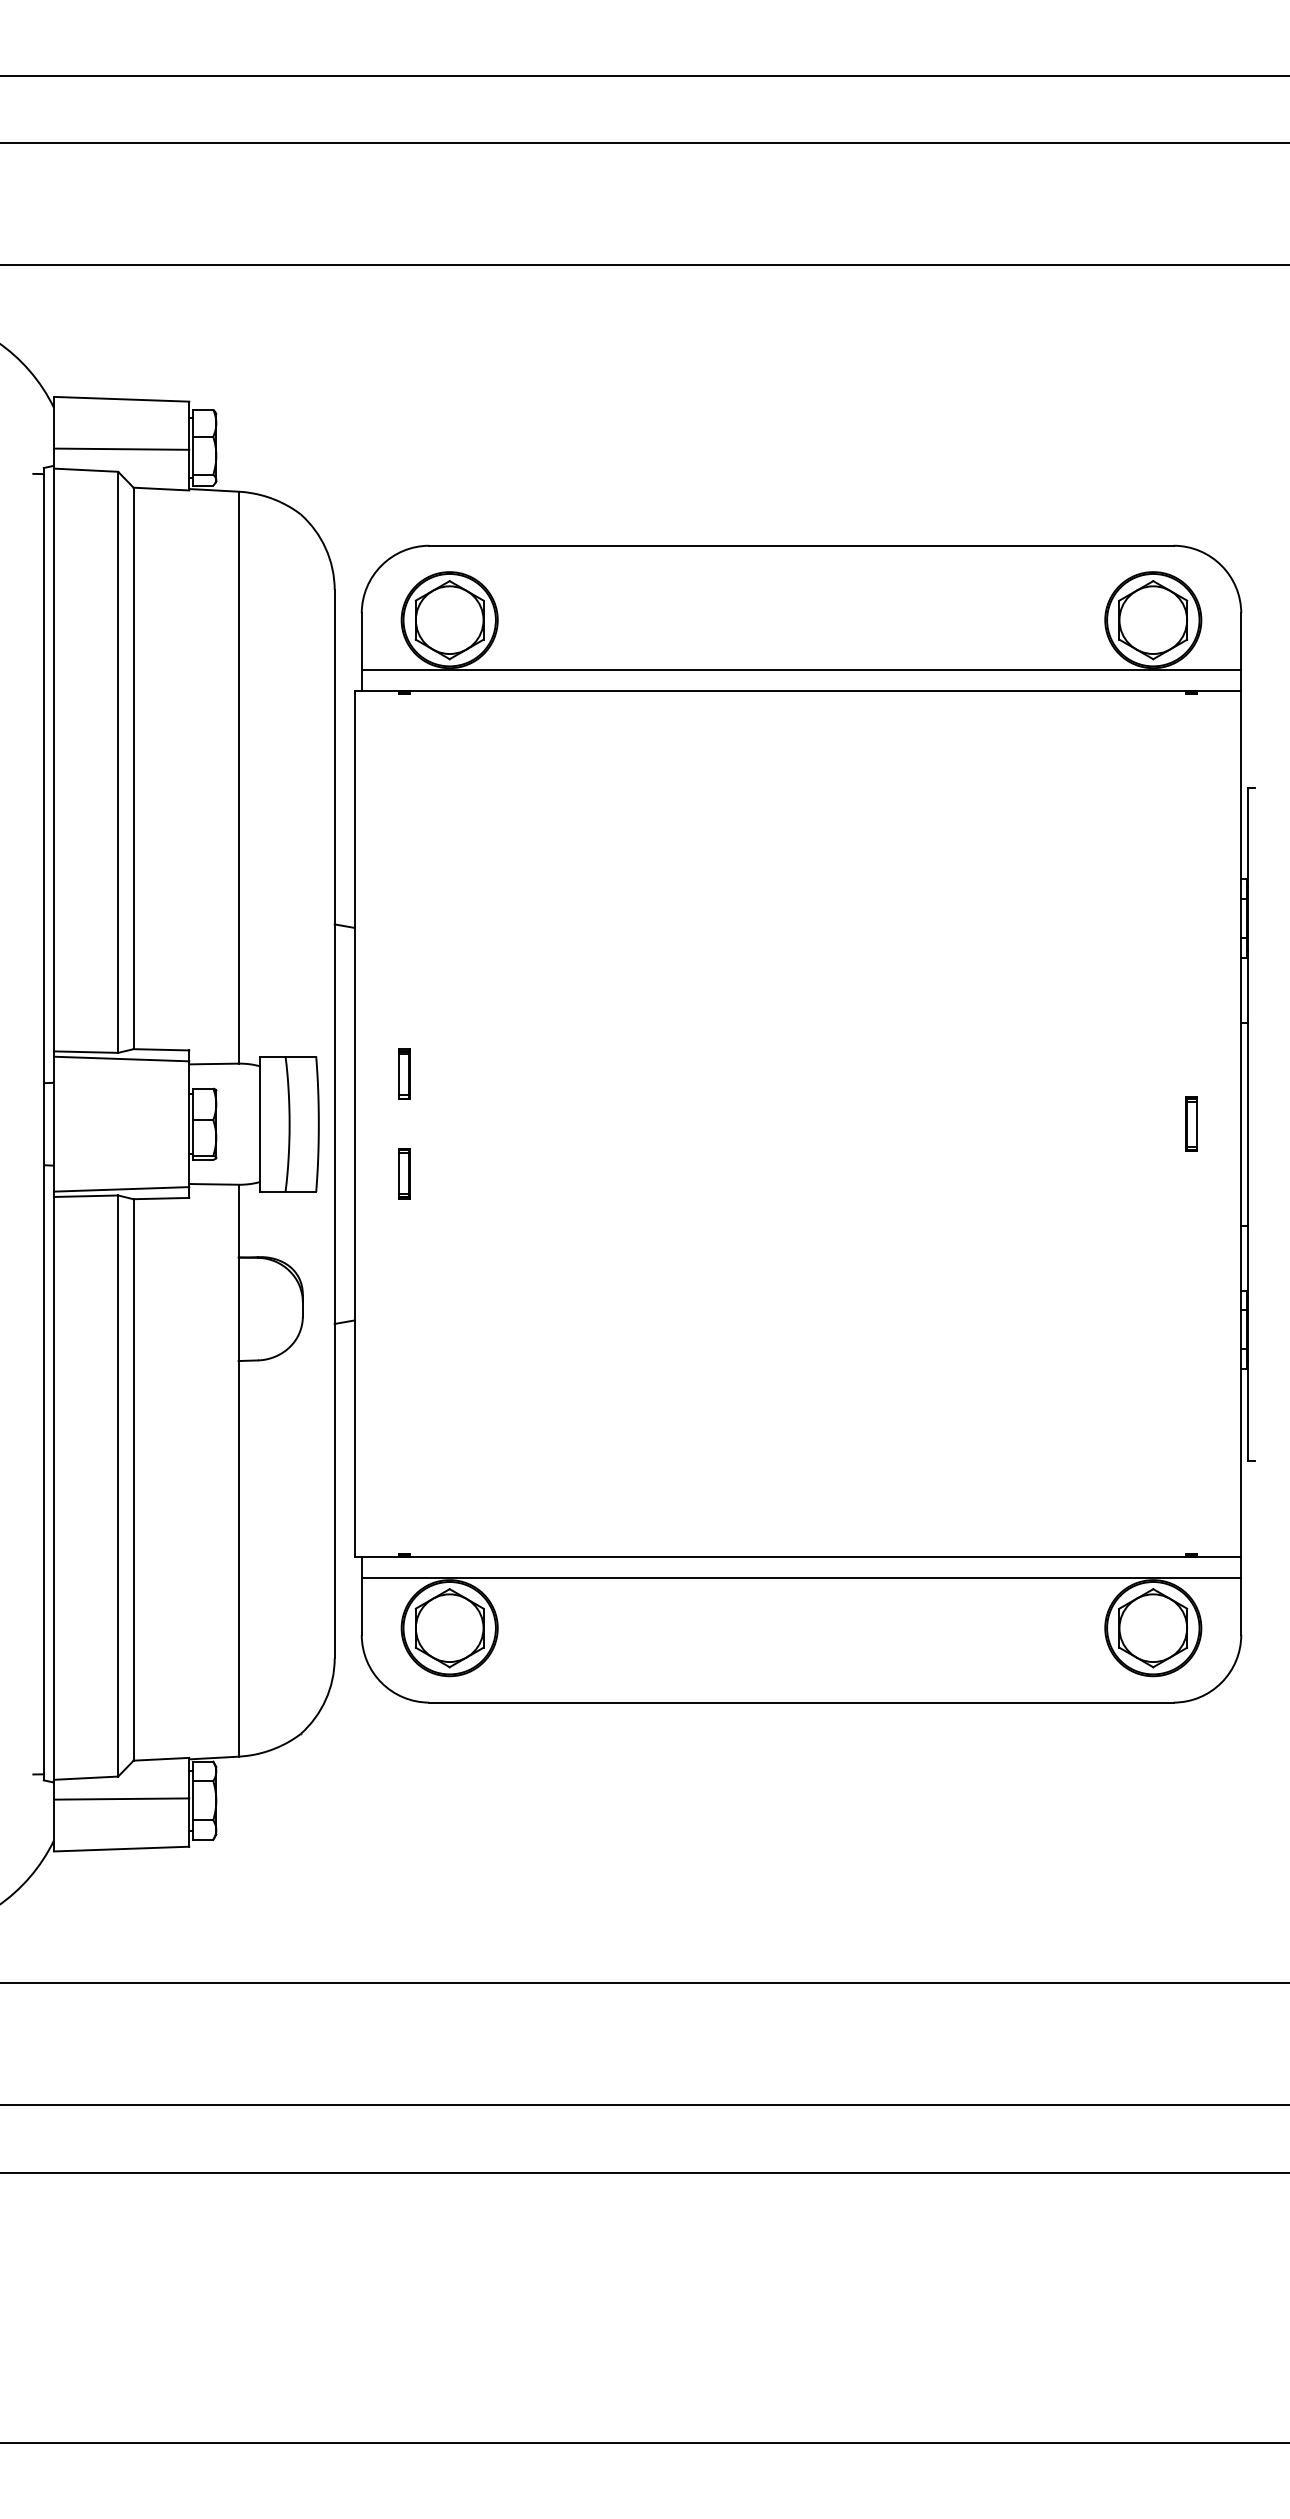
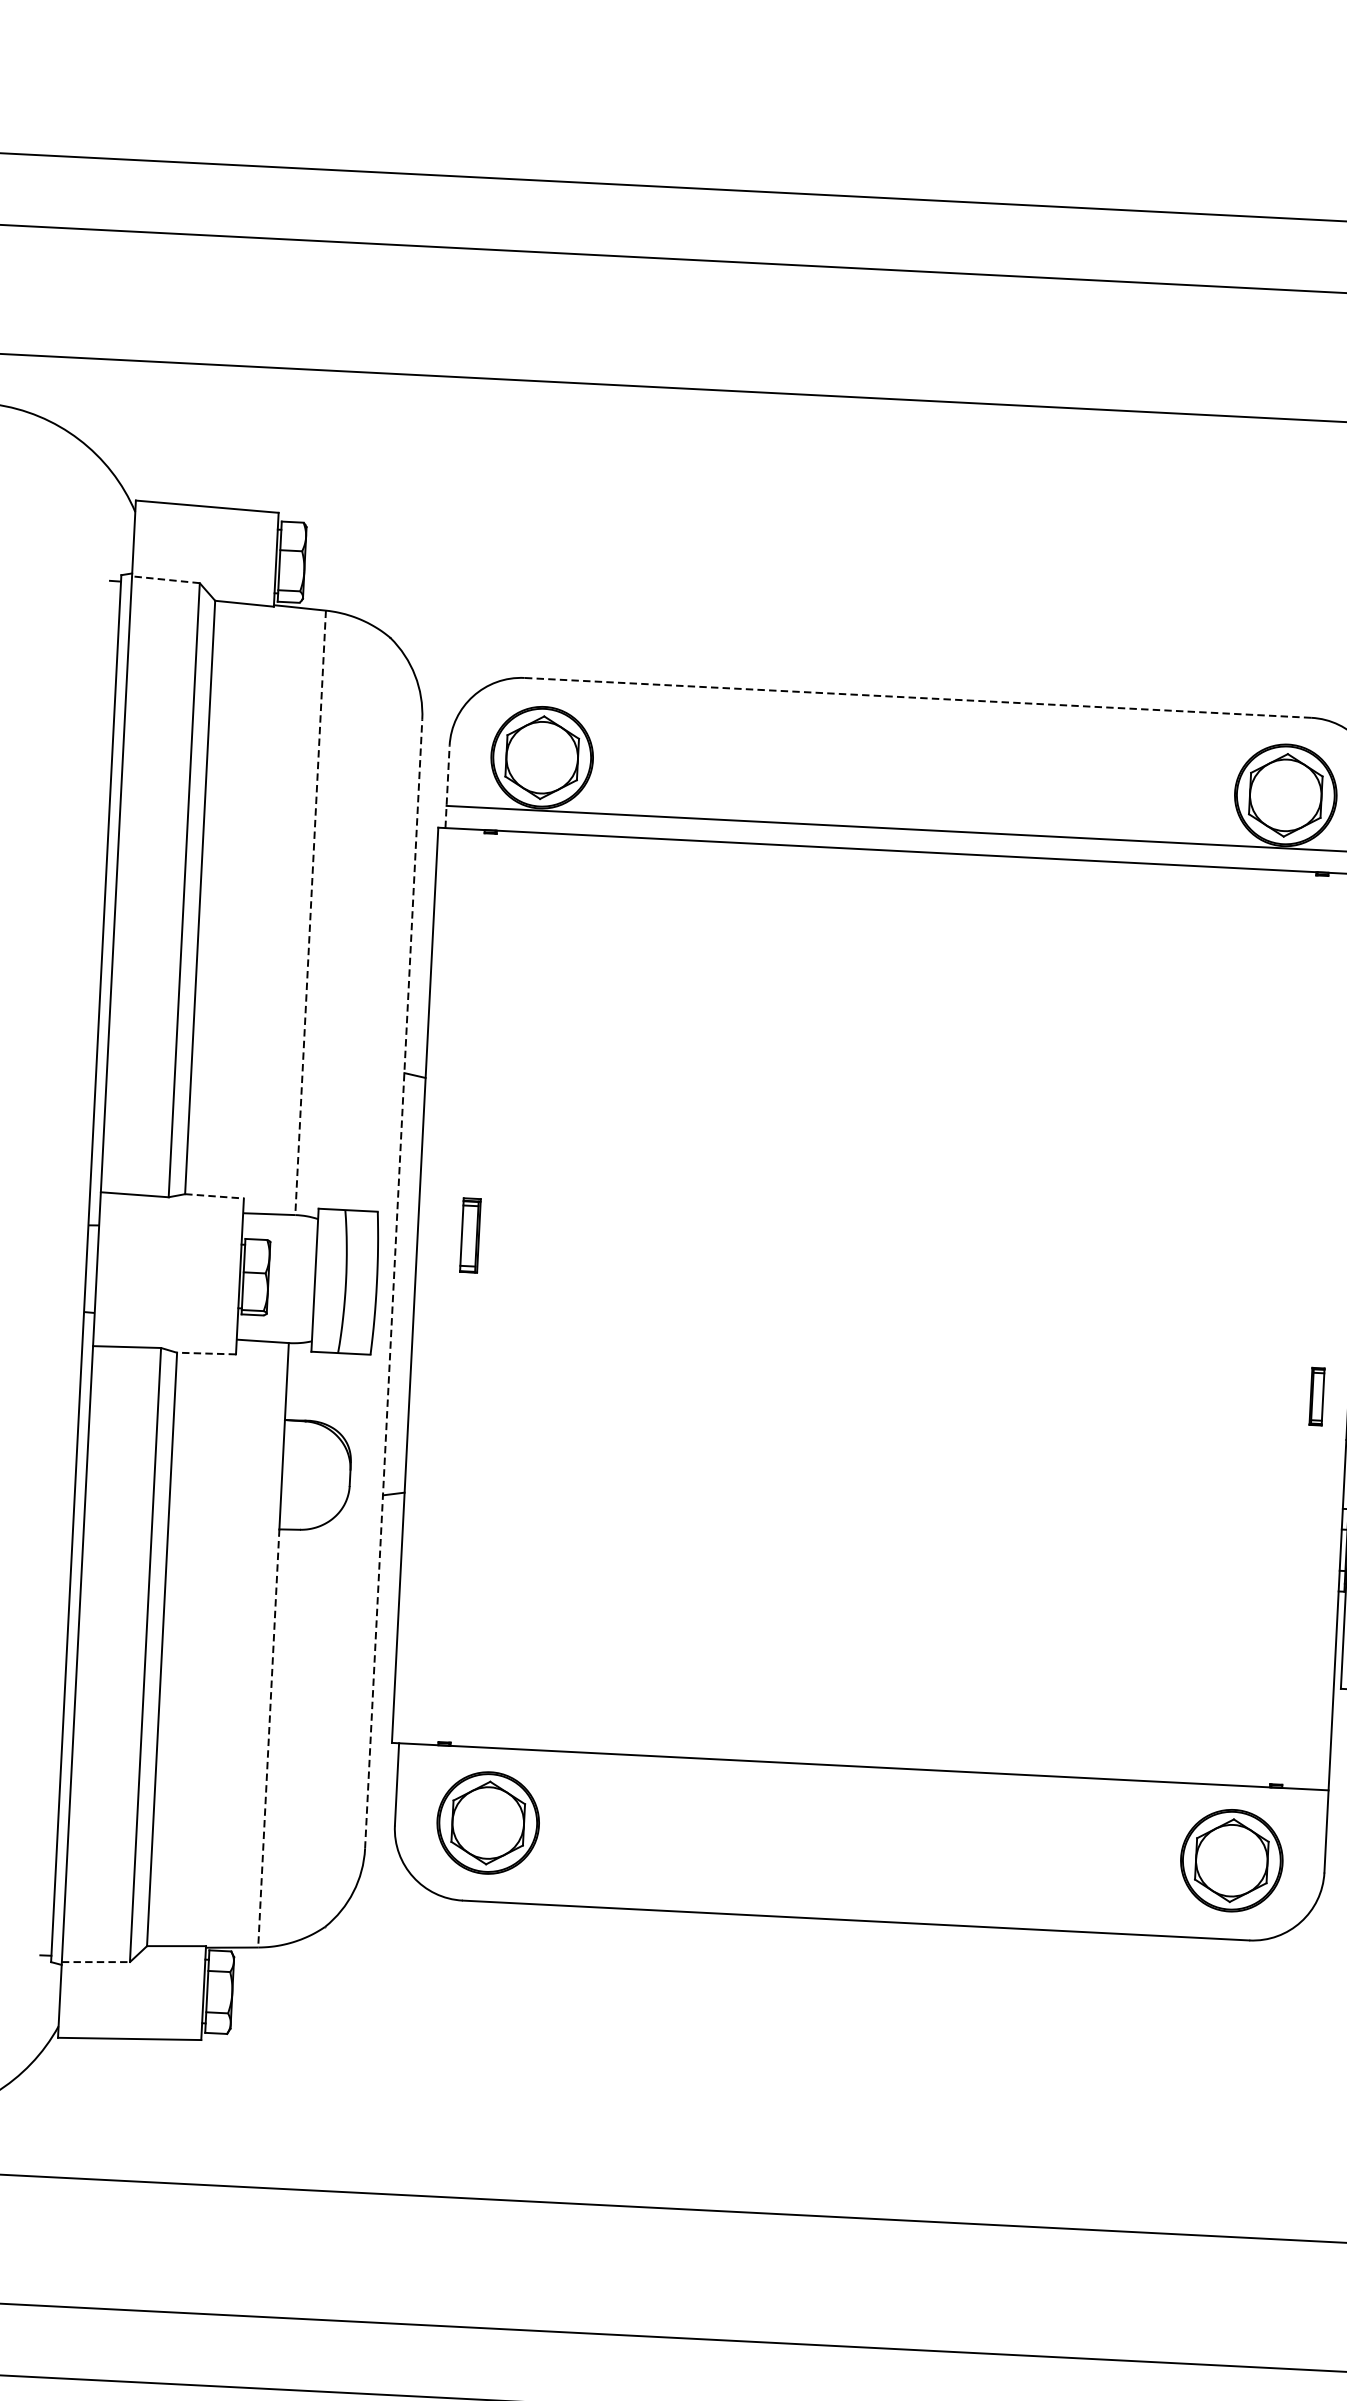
line: (121, 448) -> (204, 558), removed
line: (85, 470) -> (165, 580), solid -> dashed
line: (801, 545) -> (917, 697), solid -> dashed
line: (361, 652) -> (447, 787), solid -> dashed
line: (238, 777) -> (310, 912), solid -> dashed
line: (161, 1049) -> (214, 1196), solid -> dashed
line: (121, 1058) -> (171, 1203), removed
part: (404, 1073) -> (470, 1234), size x1.4
line: (334, 1123) -> (393, 1283), solid -> dashed
part: (1191, 1123) -> (1317, 1395), moved
part: (404, 1173) -> (464, 1340), removed
line: (121, 1189) -> (164, 1341), removed
line: (161, 1198) -> (206, 1353), solid -> dashed
line: (238, 1558) -> (268, 1738), solid -> dashed
line: (801, 1578) -> (862, 1789), removed
line: (86, 1778) -> (96, 1962), solid -> dashed
line: (121, 1798) -> (132, 1985), removed

